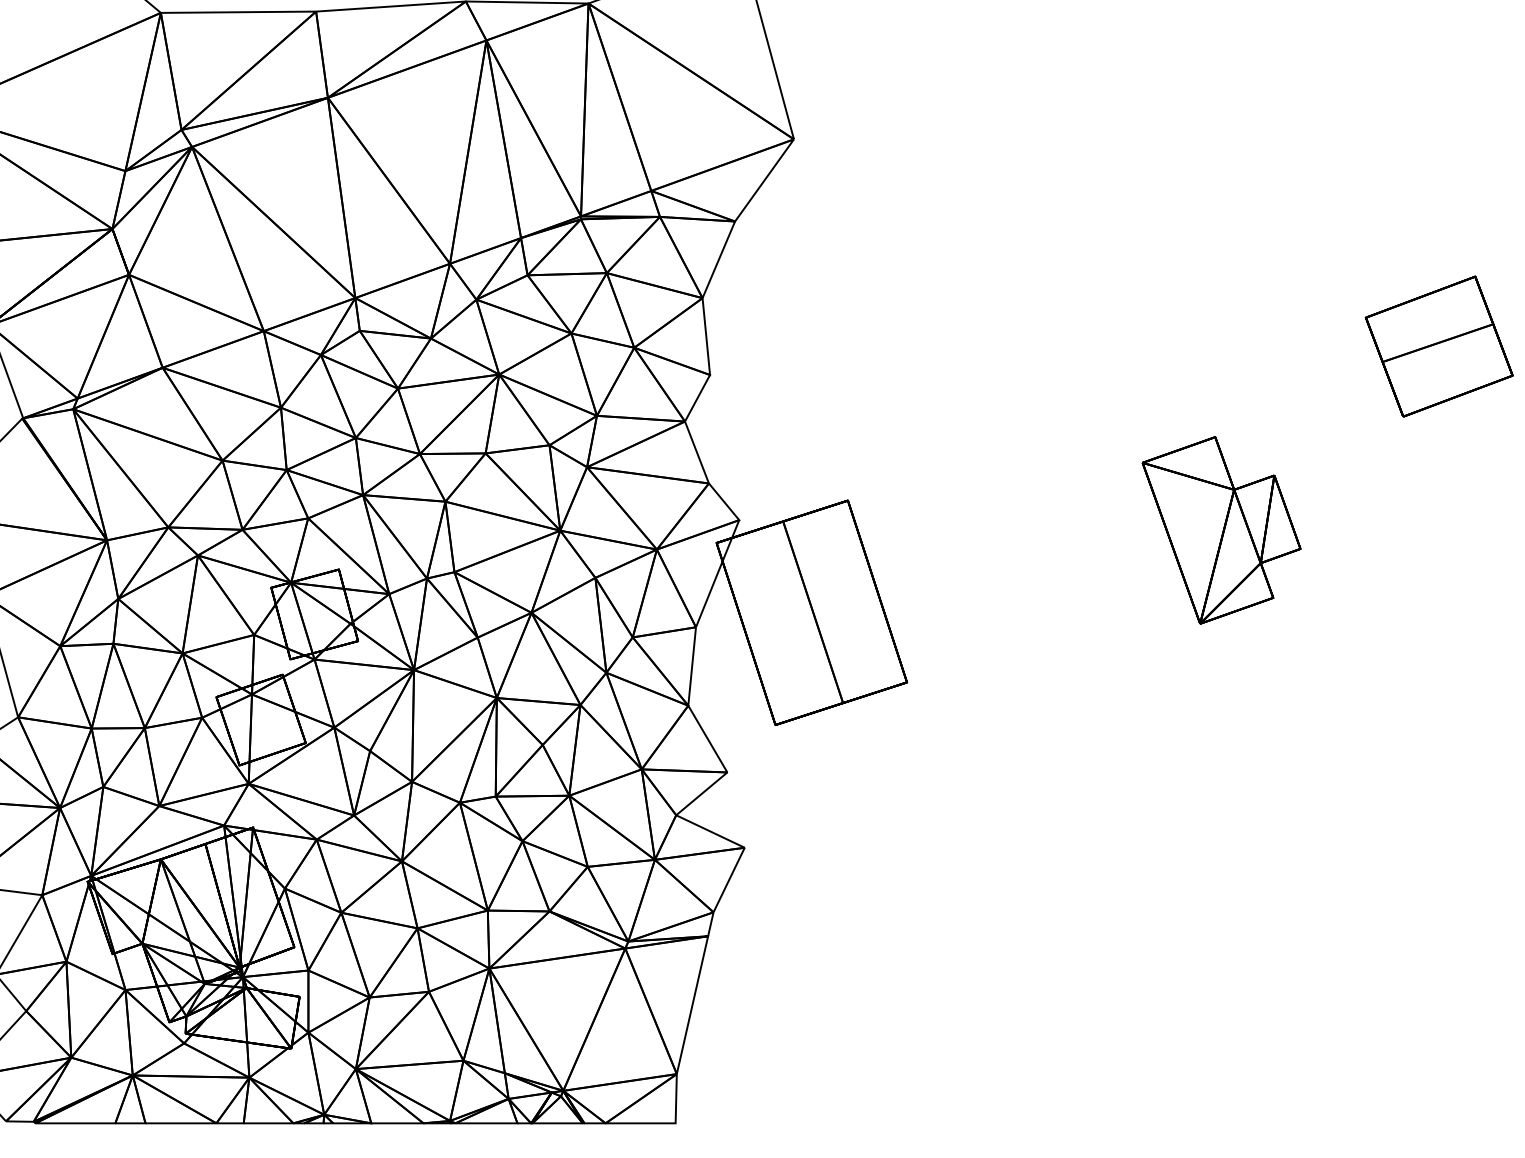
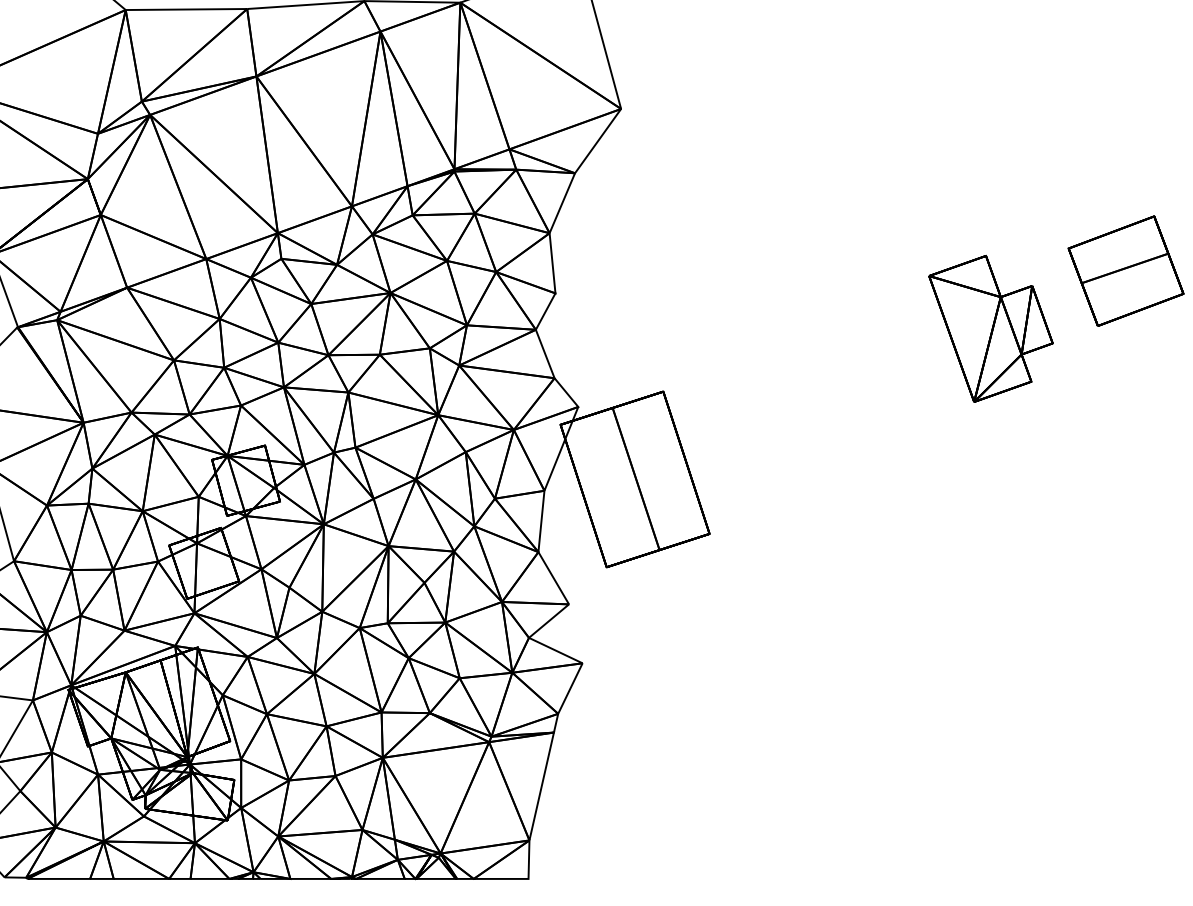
part: (1221, 530) -> (990, 328), moved

